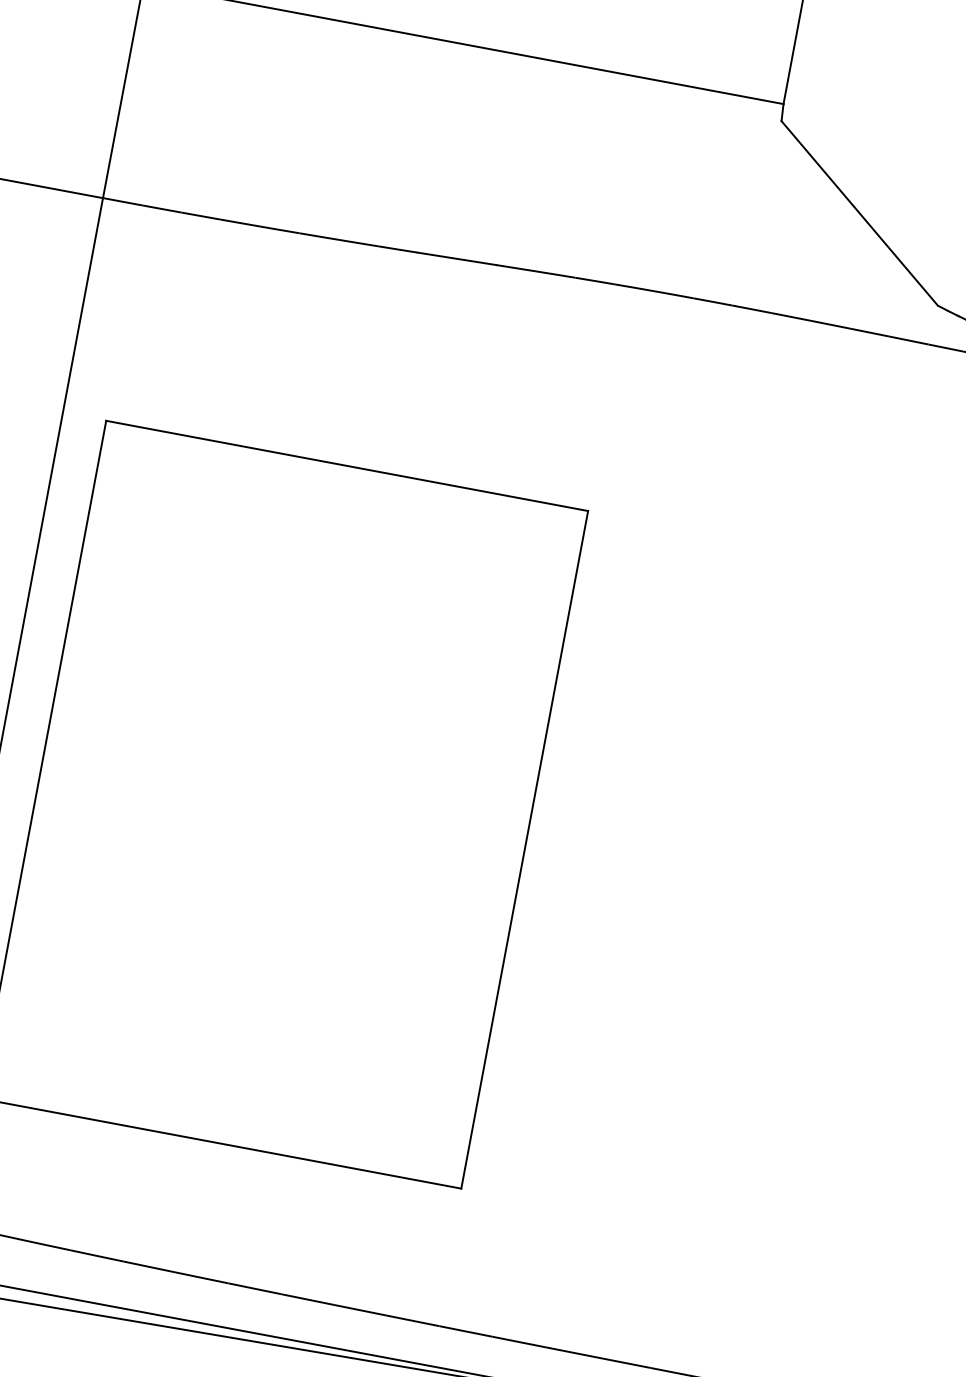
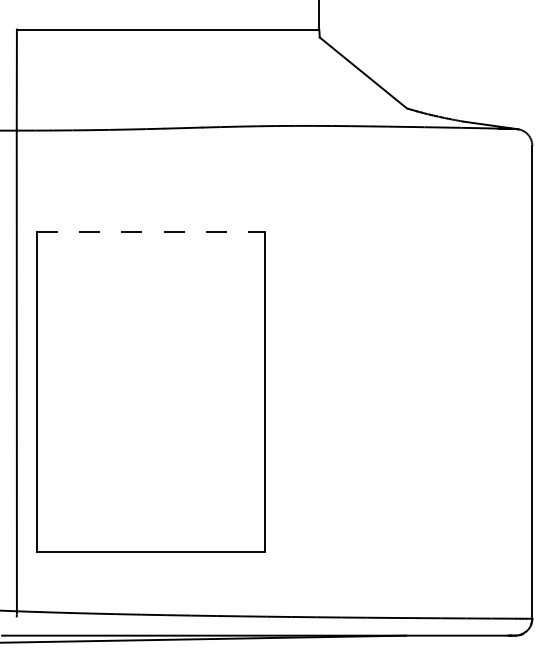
line: (347, 467) -> (151, 232), solid -> dashed

